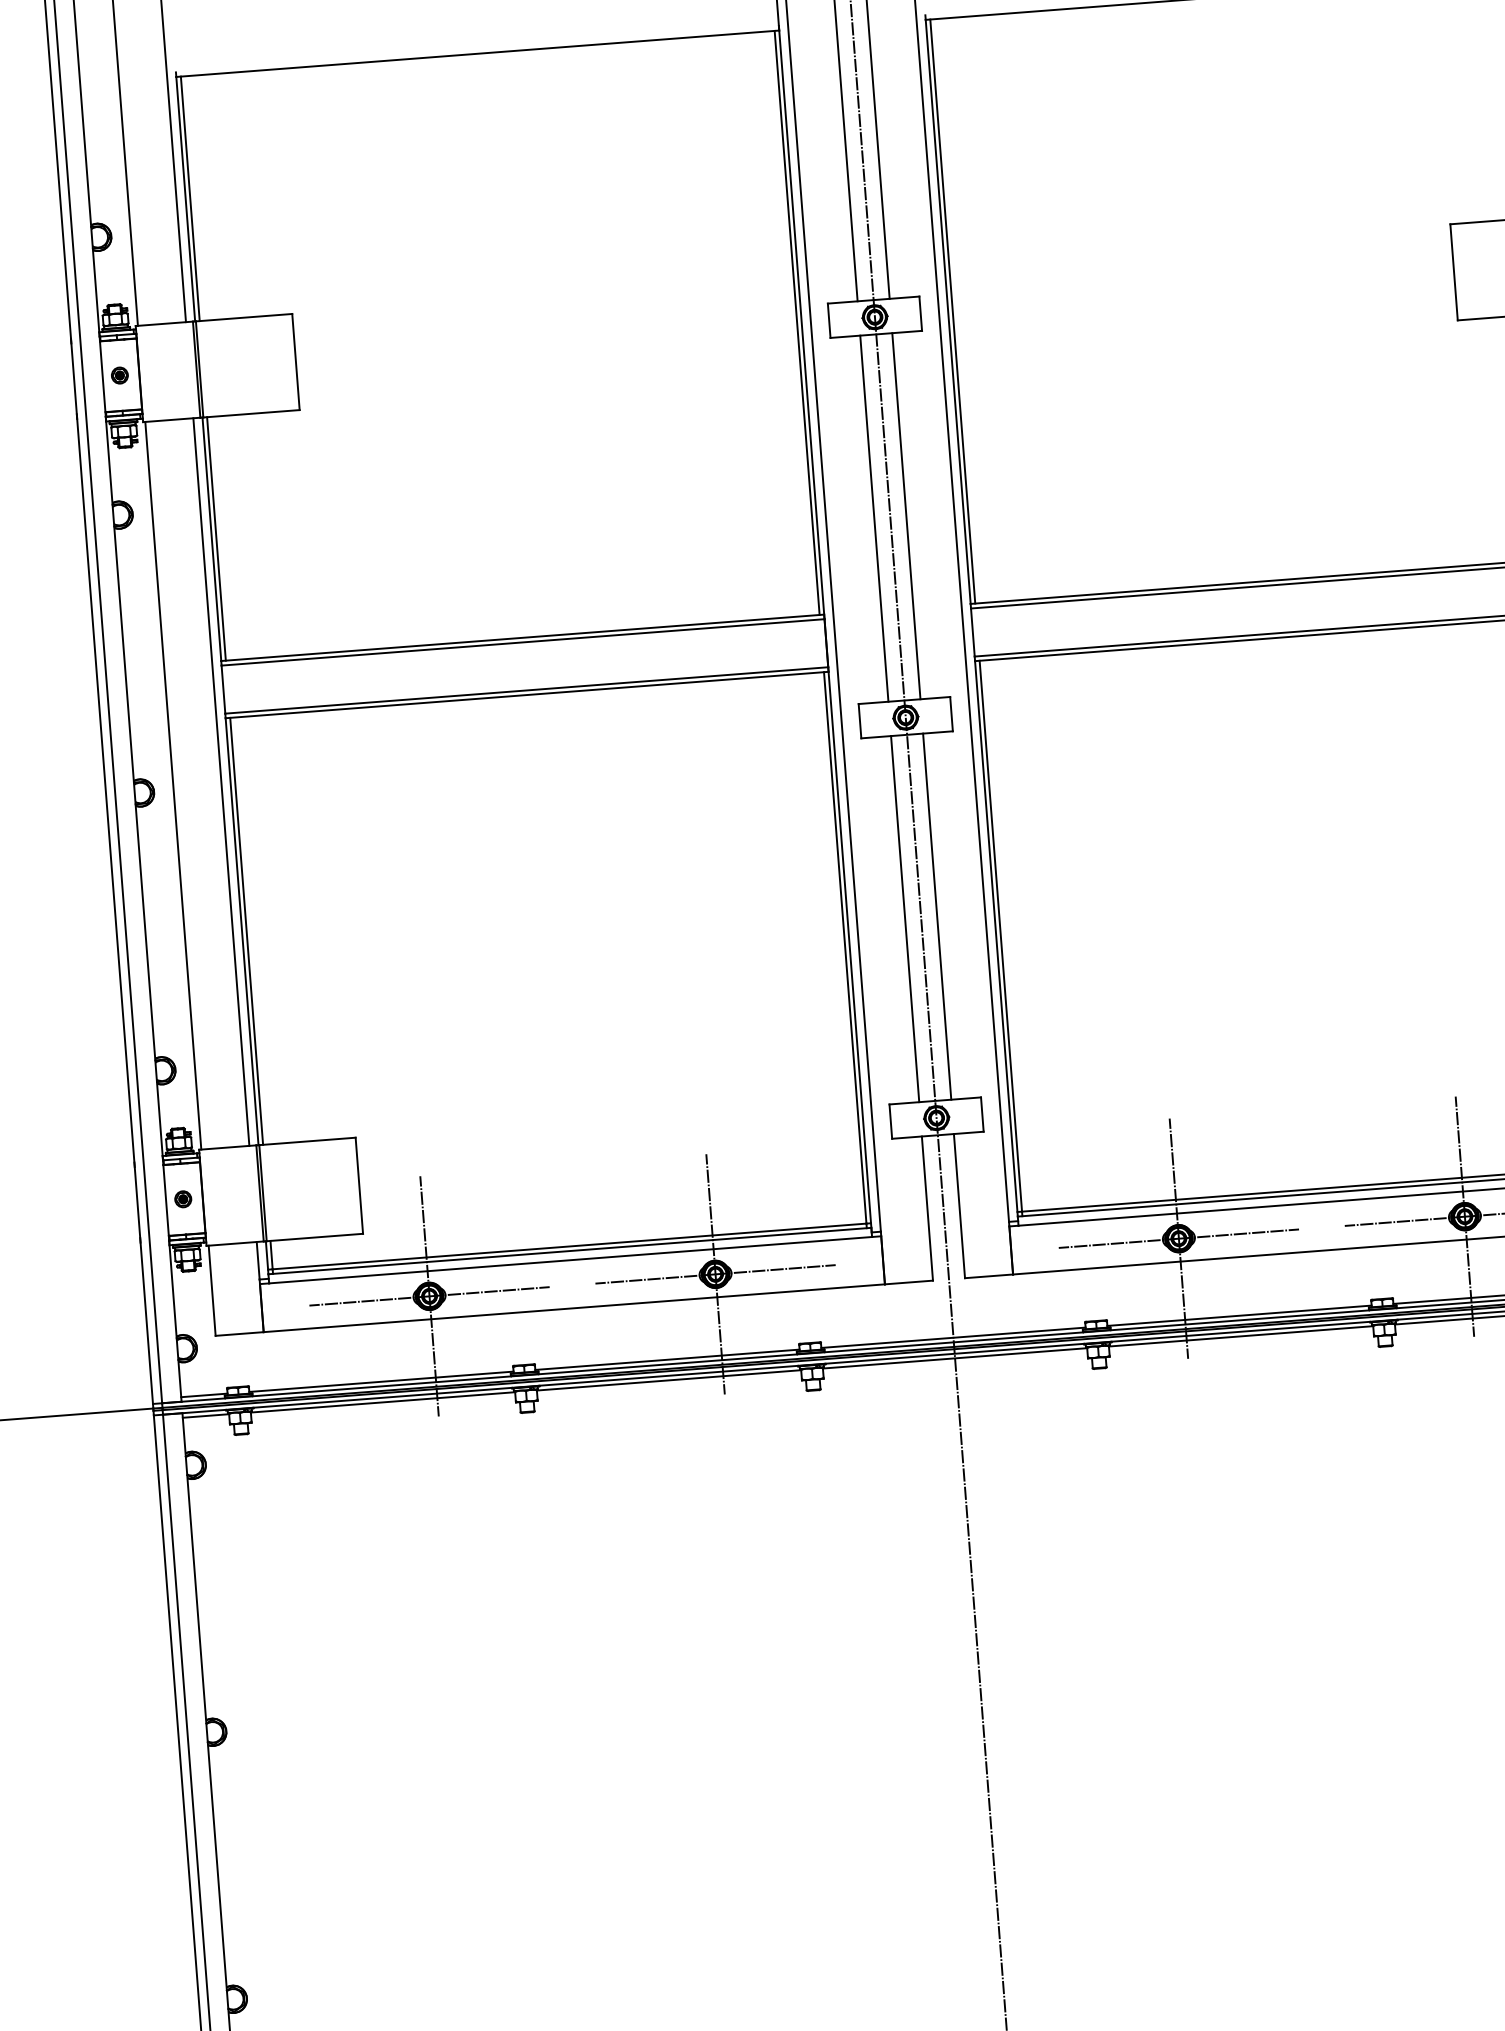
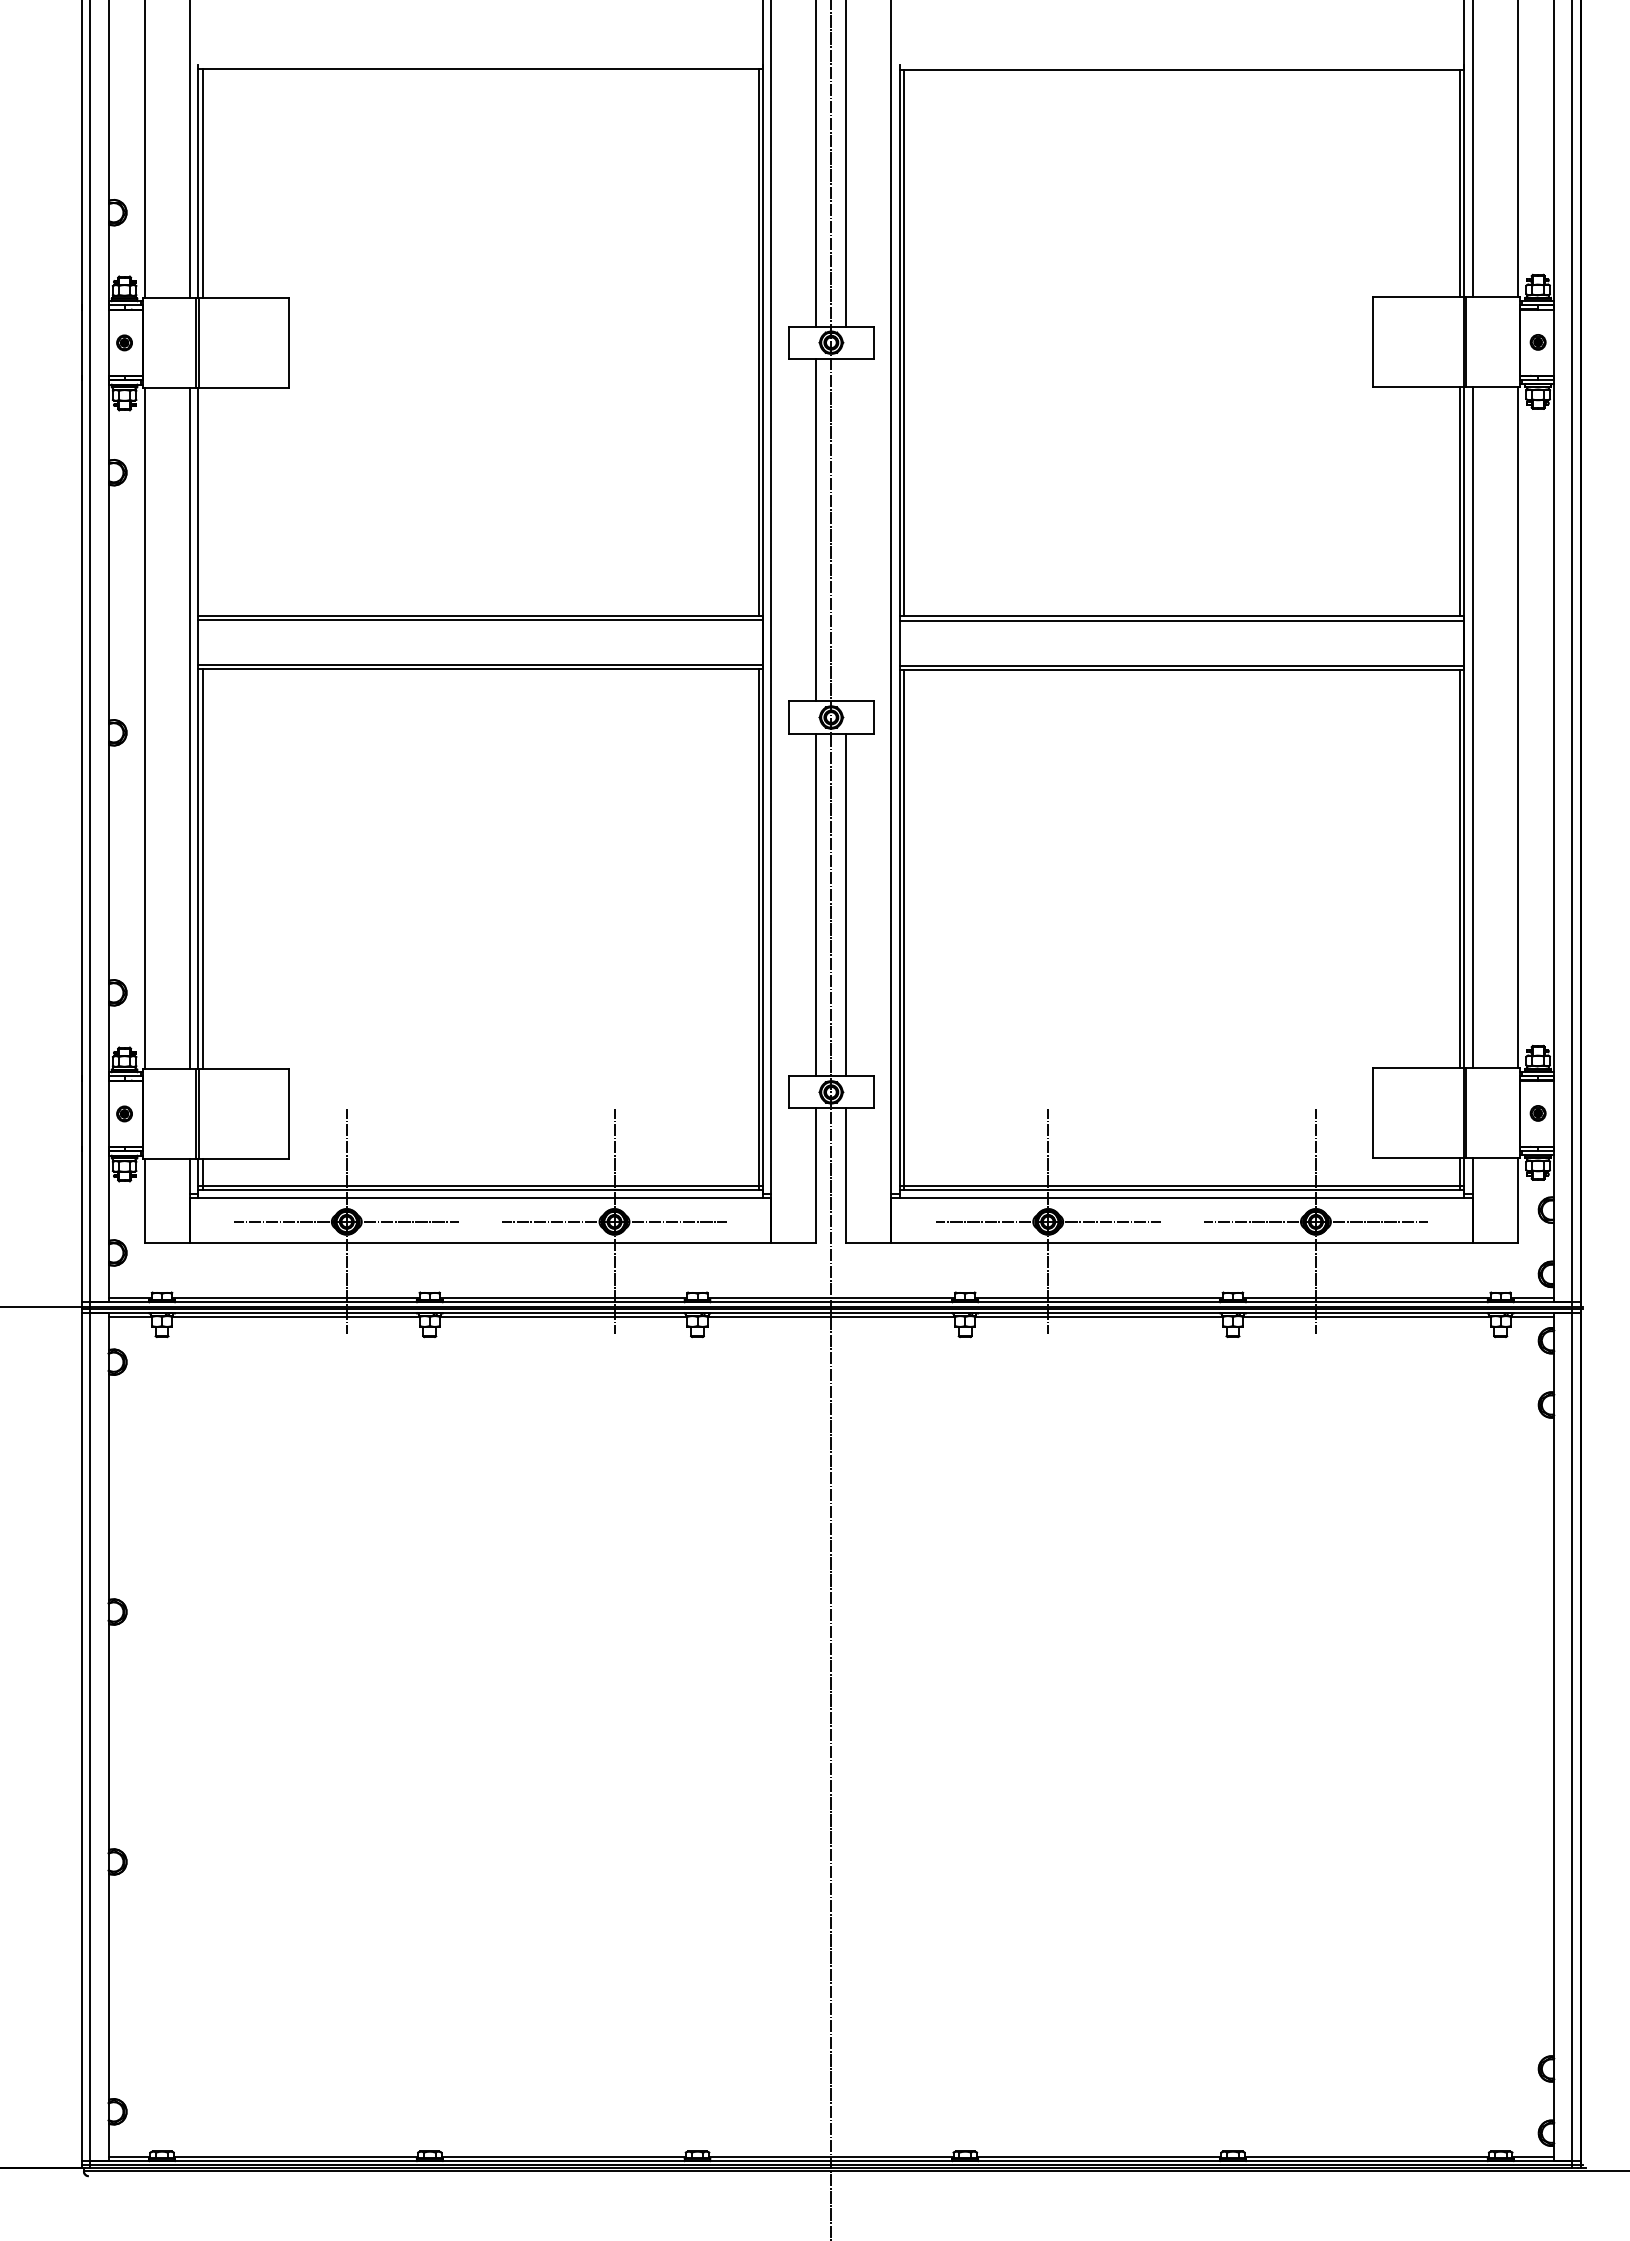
line: (906, 515) -> (846, 529), removed
line: (216, 538) -> (202, 501), removed

